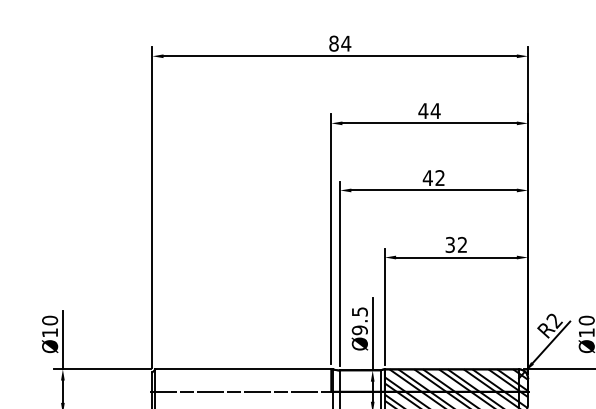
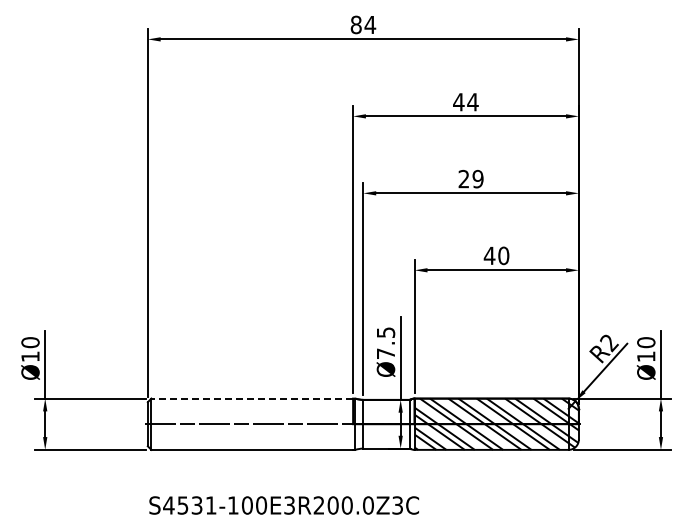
text: (433, 177) -> (470, 178), 42 -> 29
text: (456, 244) -> (496, 255), 32 -> 40
text: (359, 330) -> (385, 353), Ø9.5 -> Ø7.5
line: (243, 369) -> (252, 398), solid -> dashed

